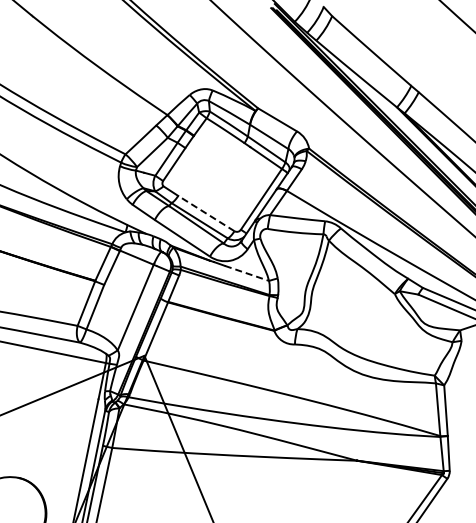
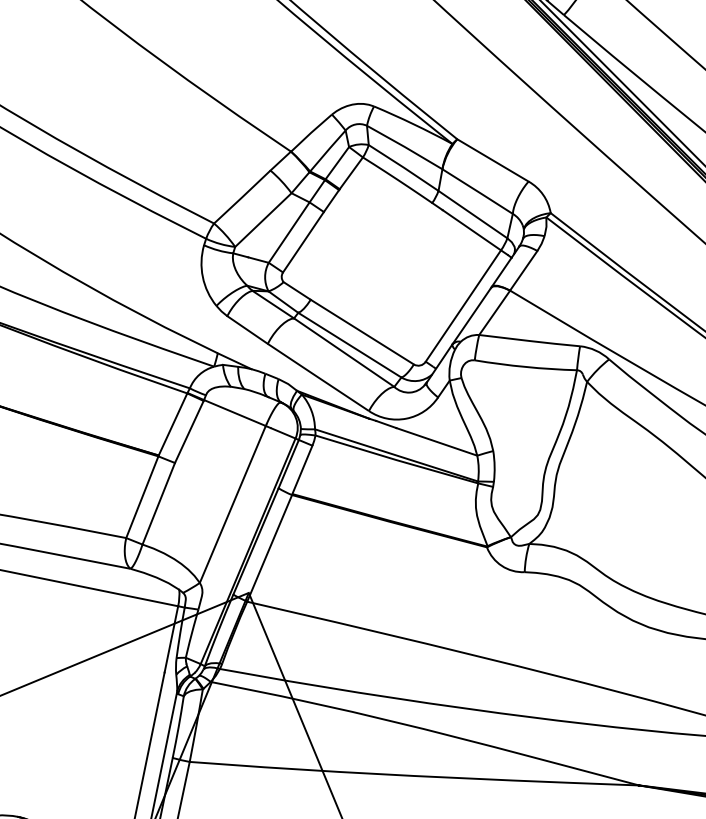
line: (205, 213) -> (360, 332), dashed -> solid
line: (247, 273) -> (437, 442), dashed -> solid

